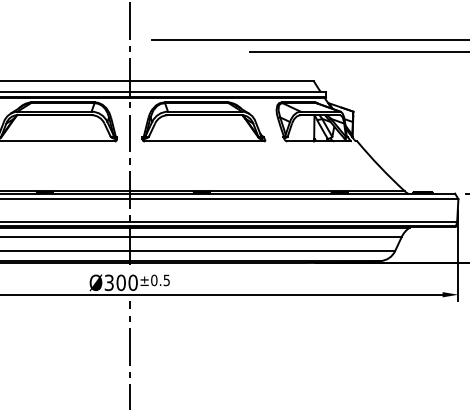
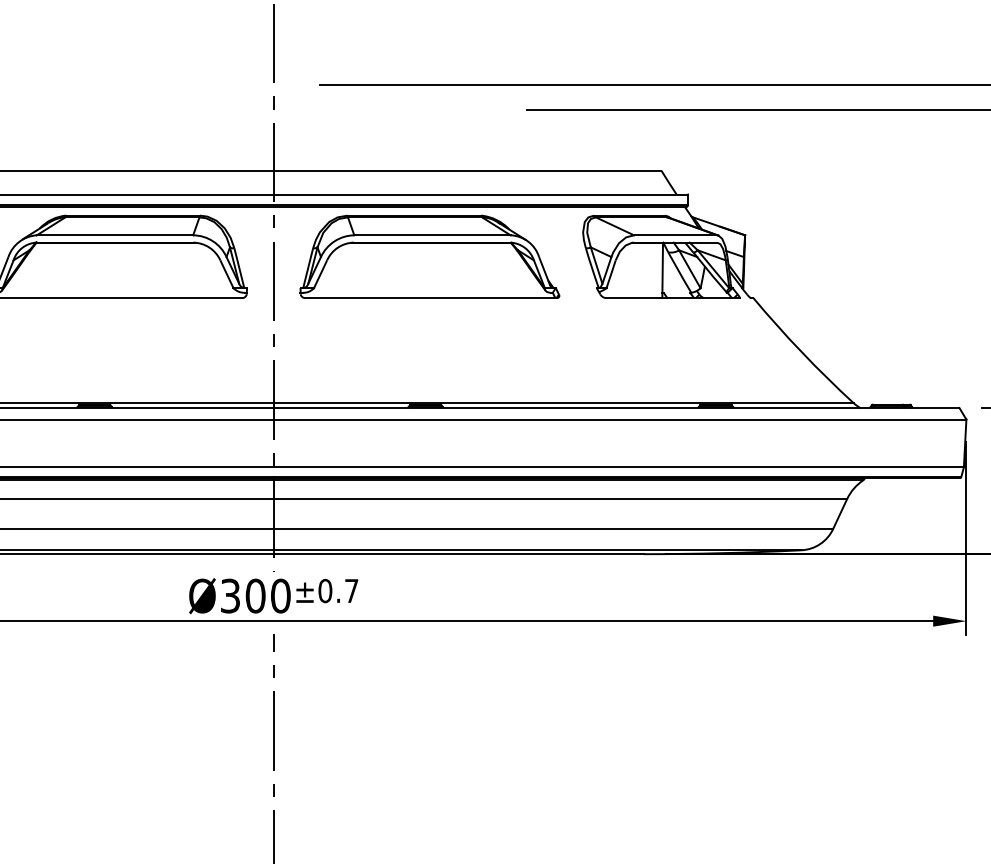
text: (166, 280) -> (351, 591), ±0.5 -> ±0.7

